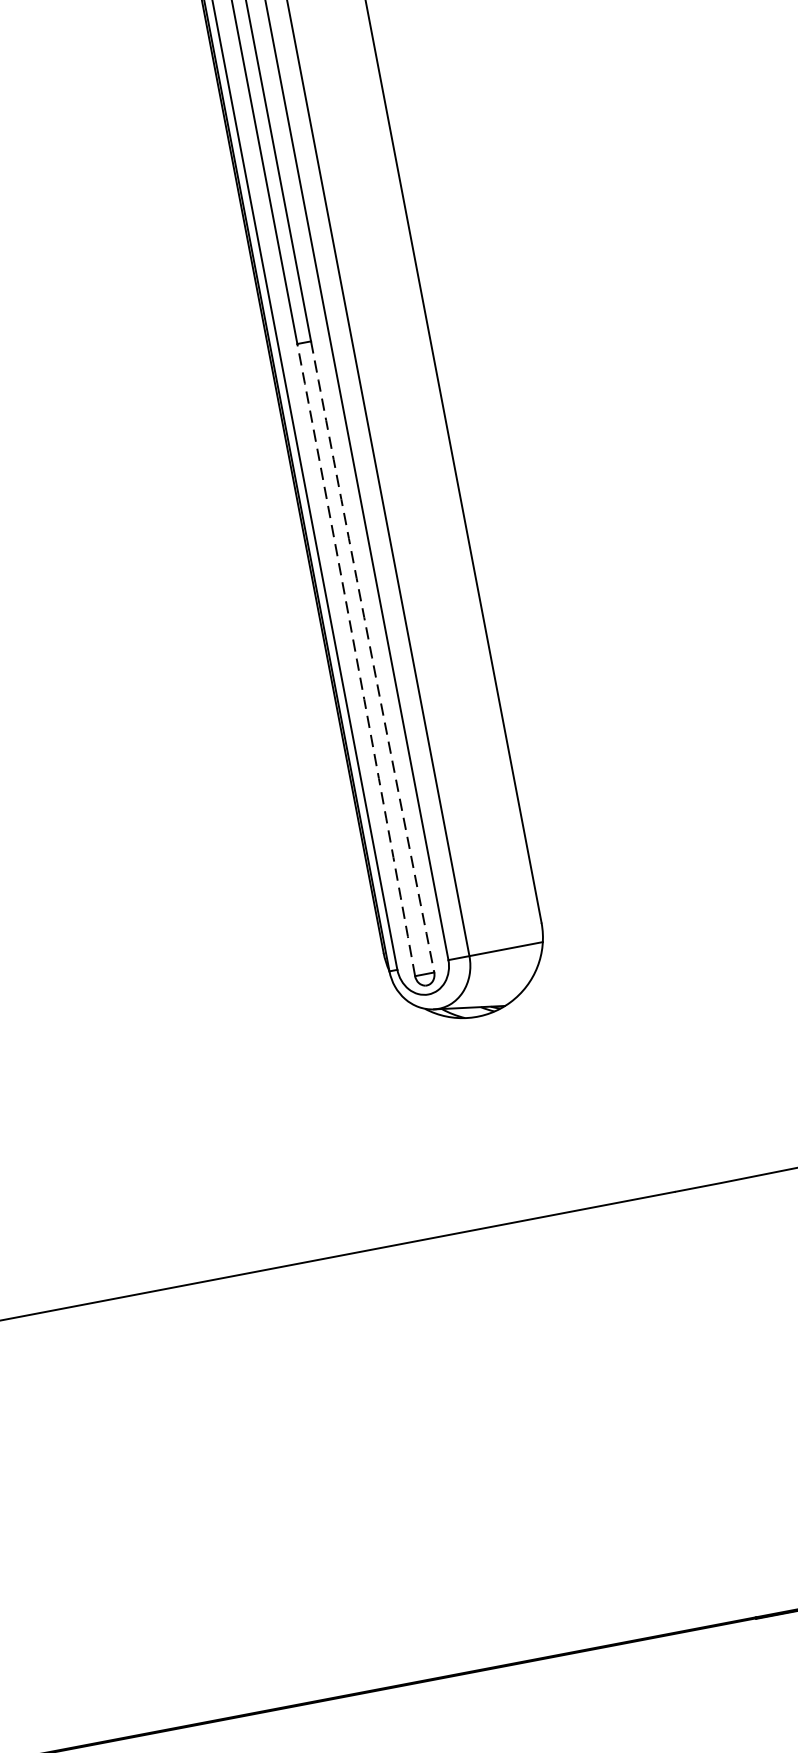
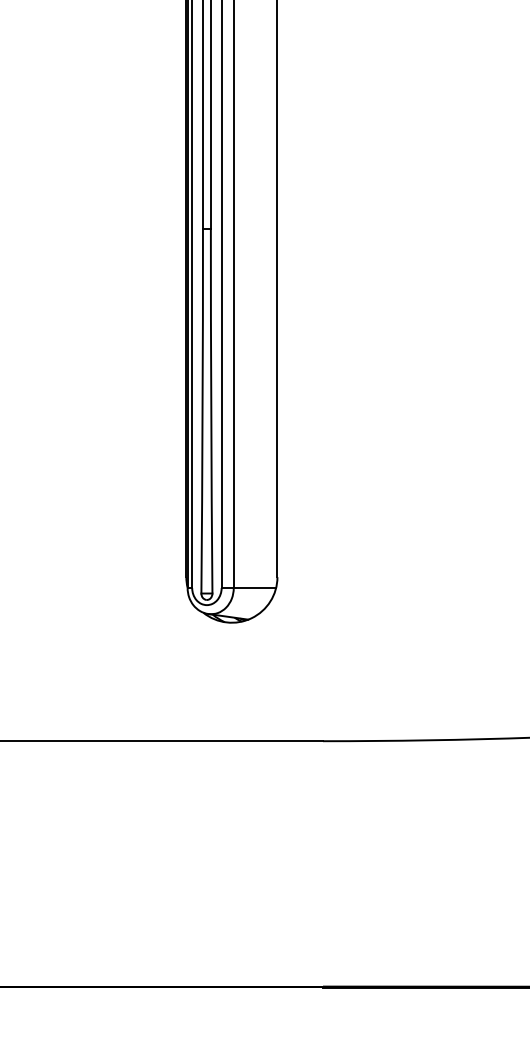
arc: (372, 657) -> (211, 411), dashed -> solid
arc: (356, 660) -> (202, 411), dashed -> solid

